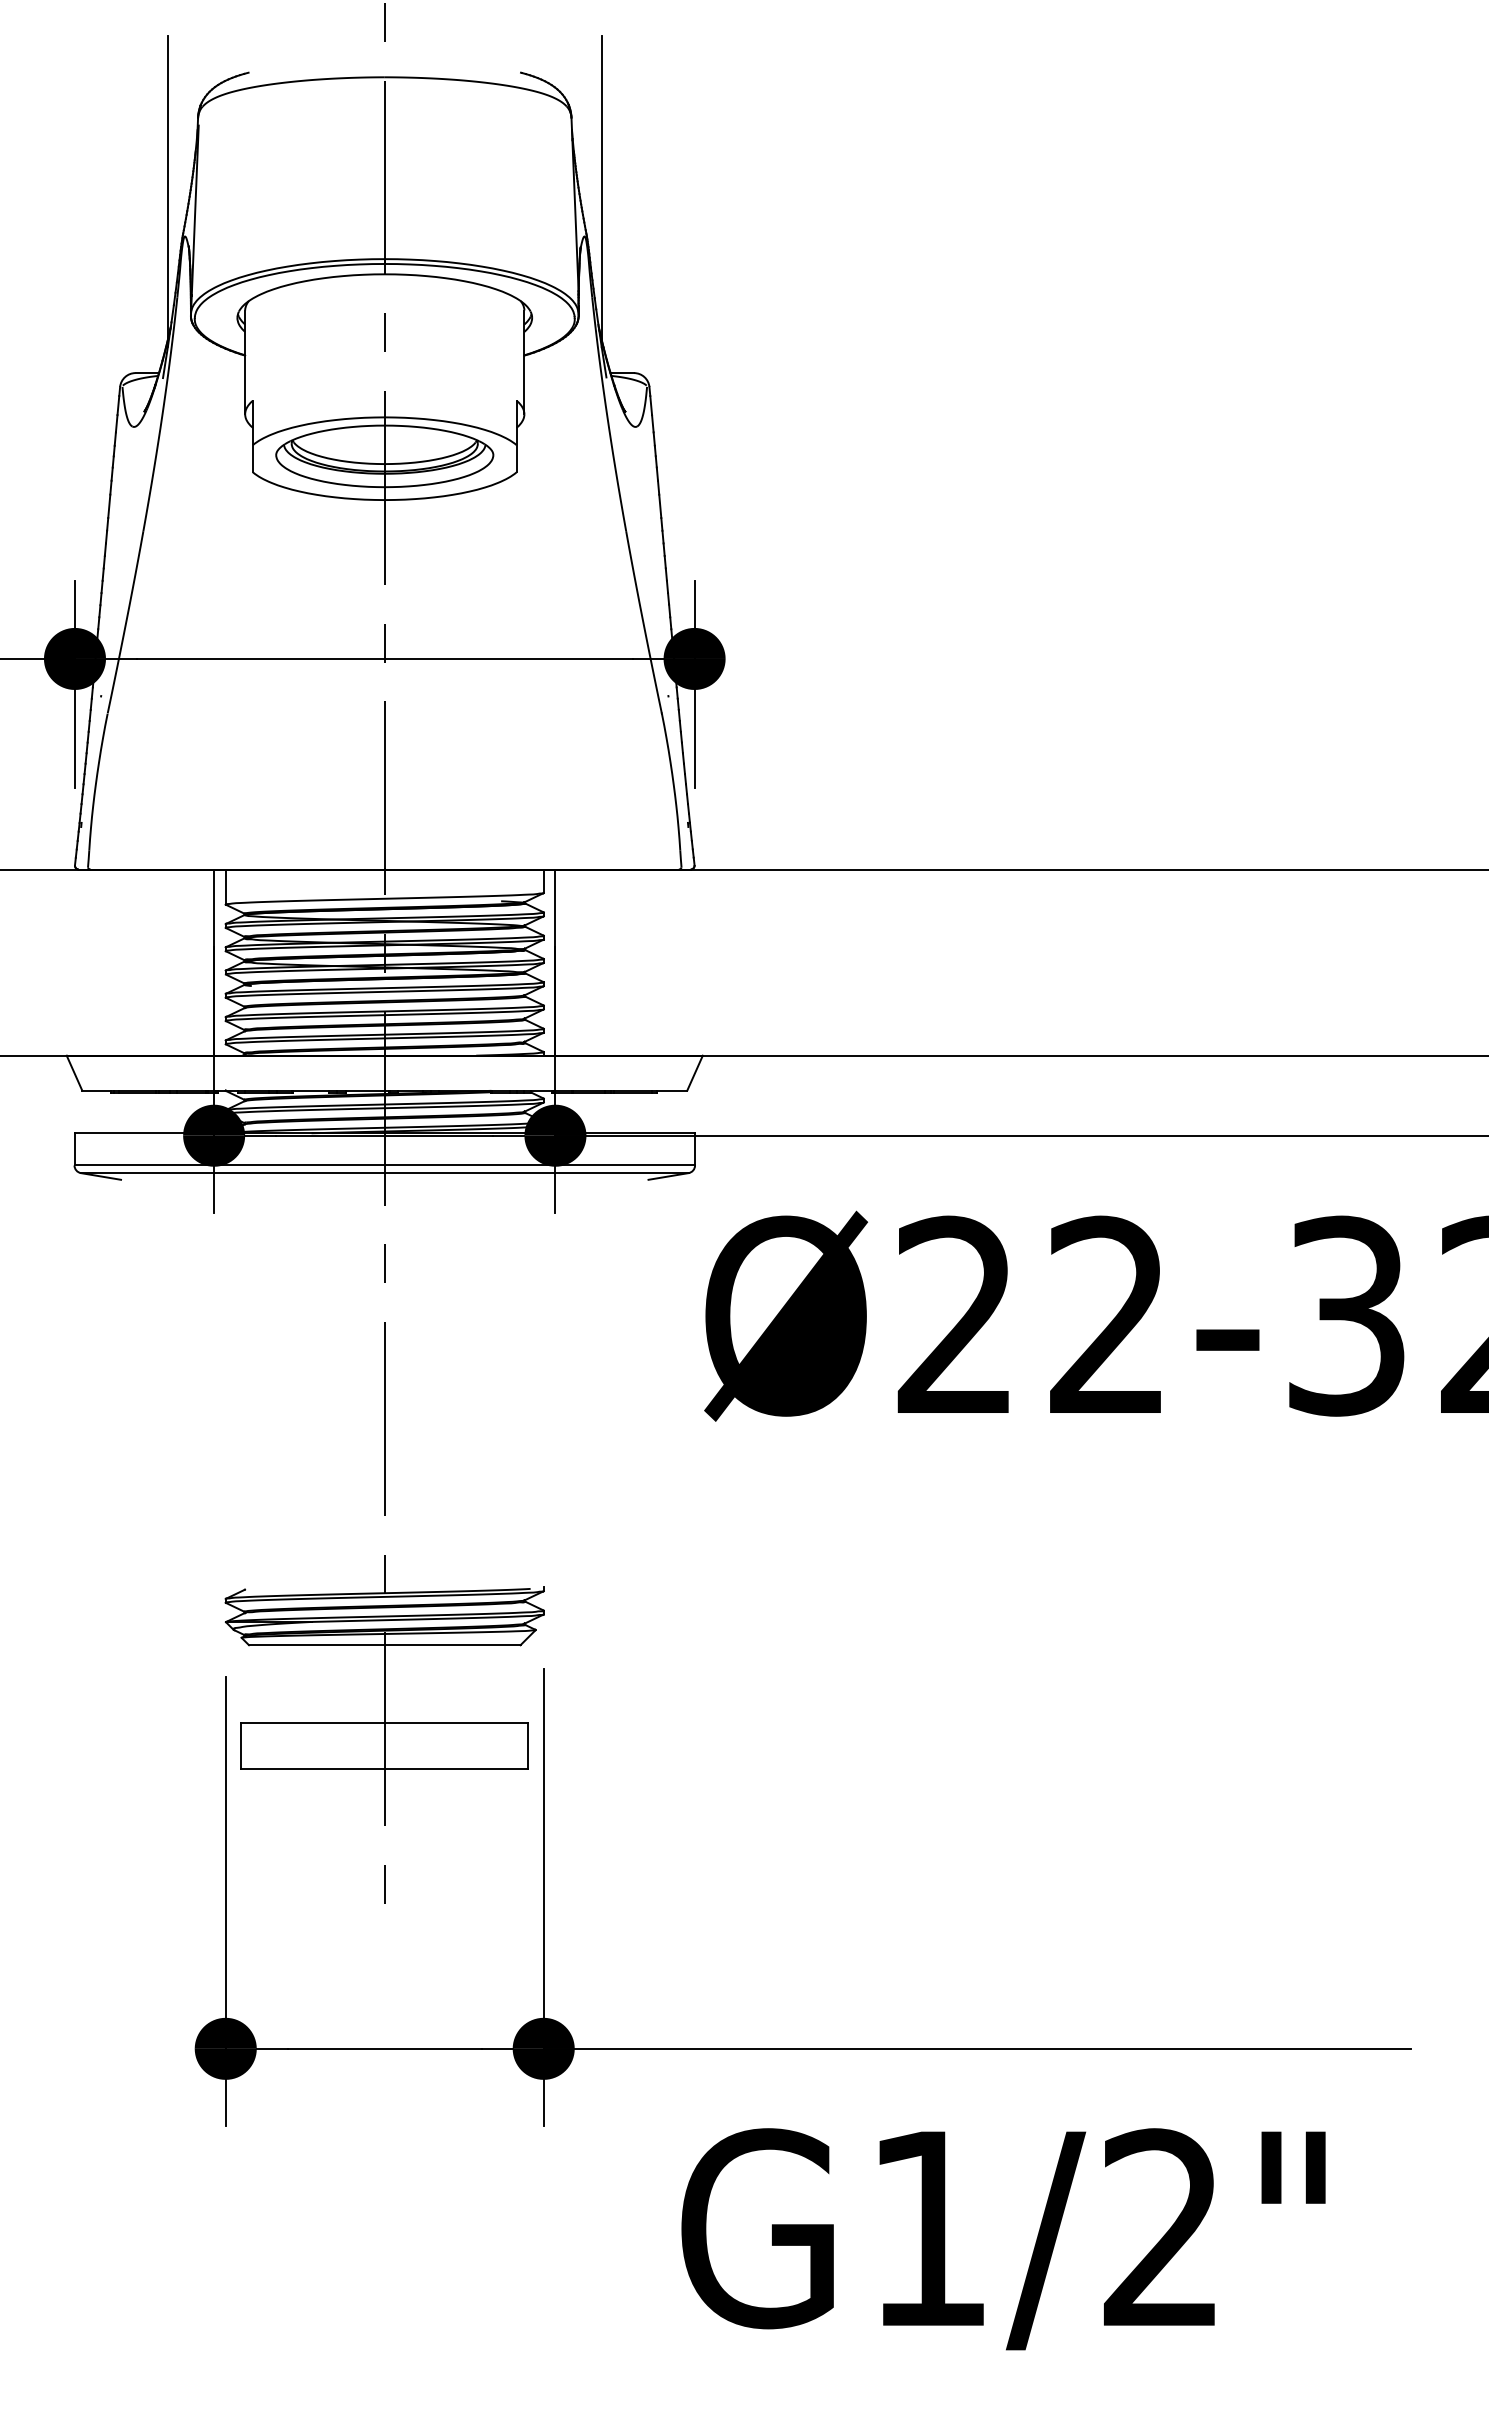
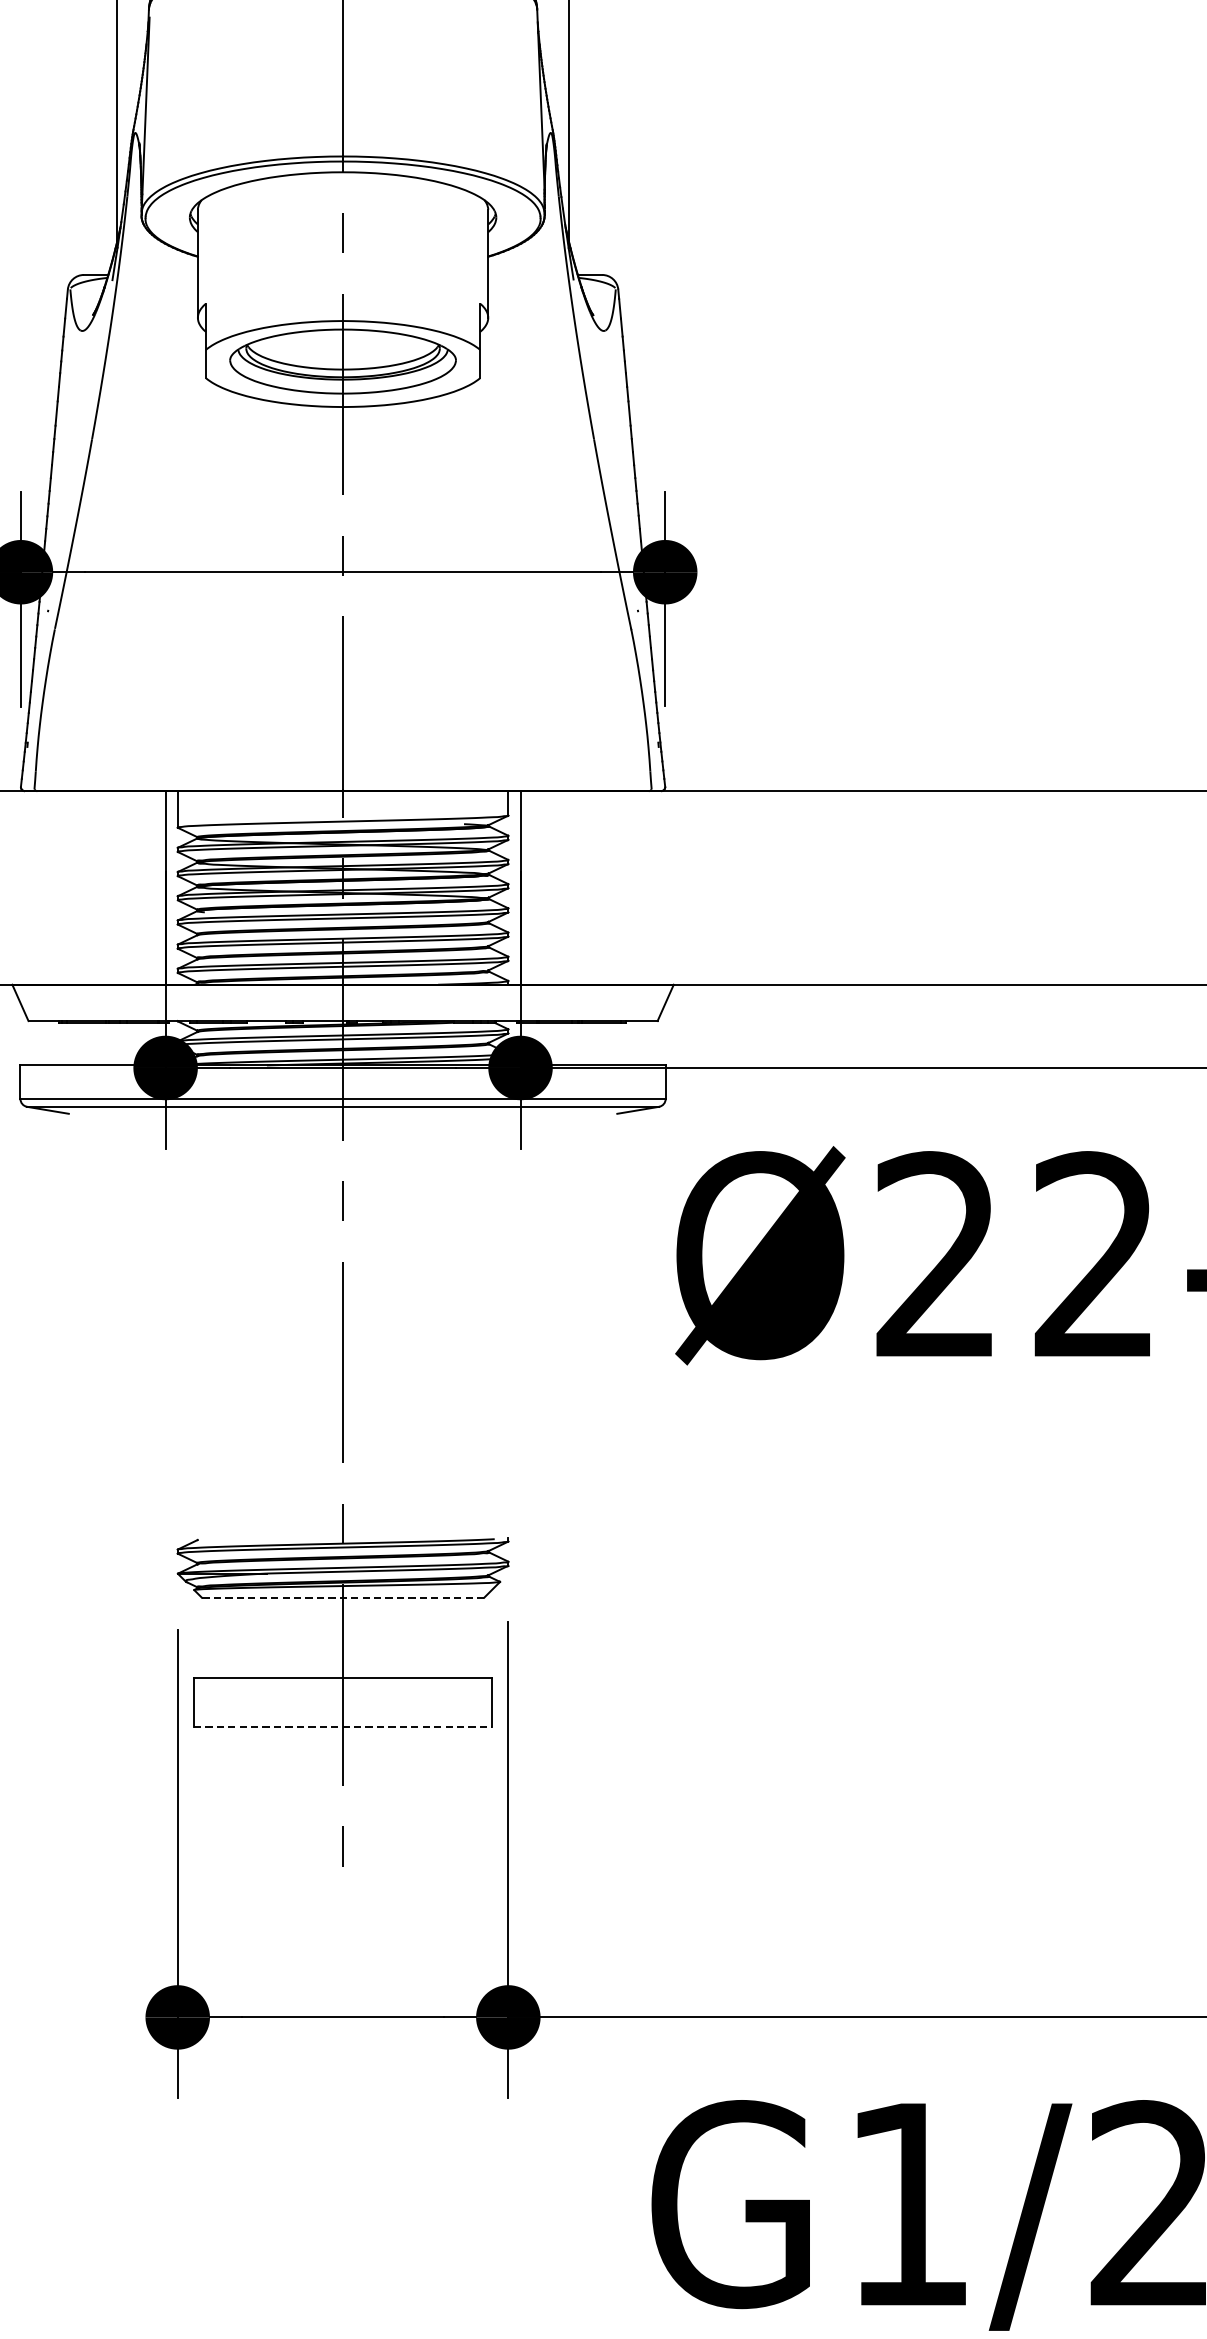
line: (384, 1645) -> (342, 1598), solid -> dashed
line: (385, 1769) -> (343, 1726), solid -> dashed

